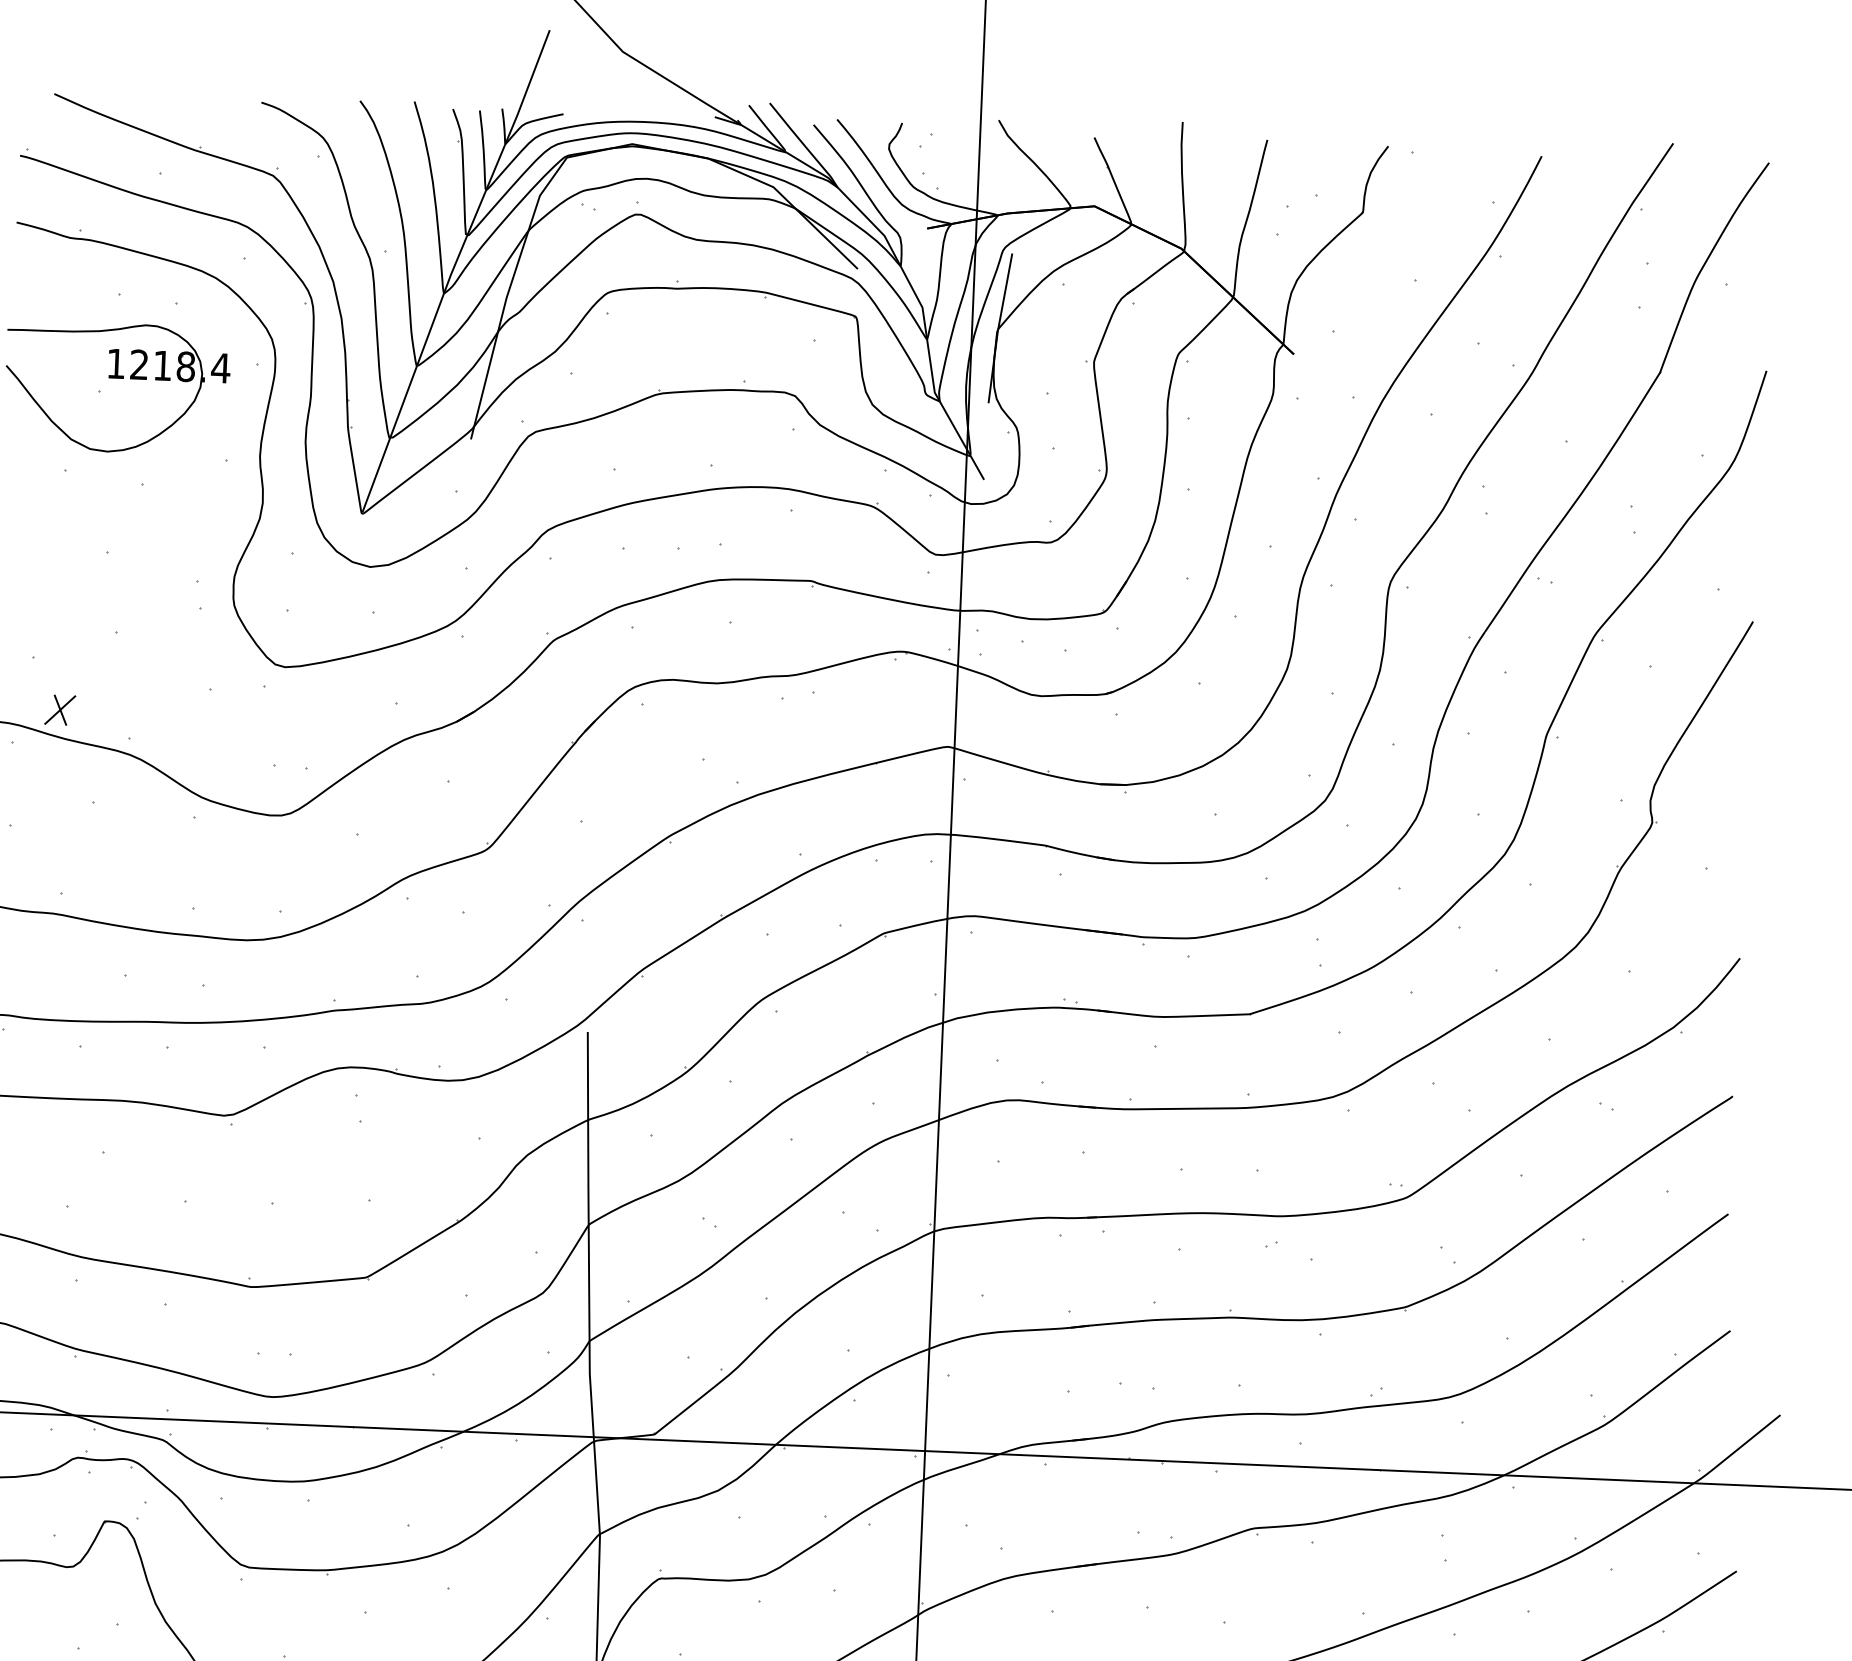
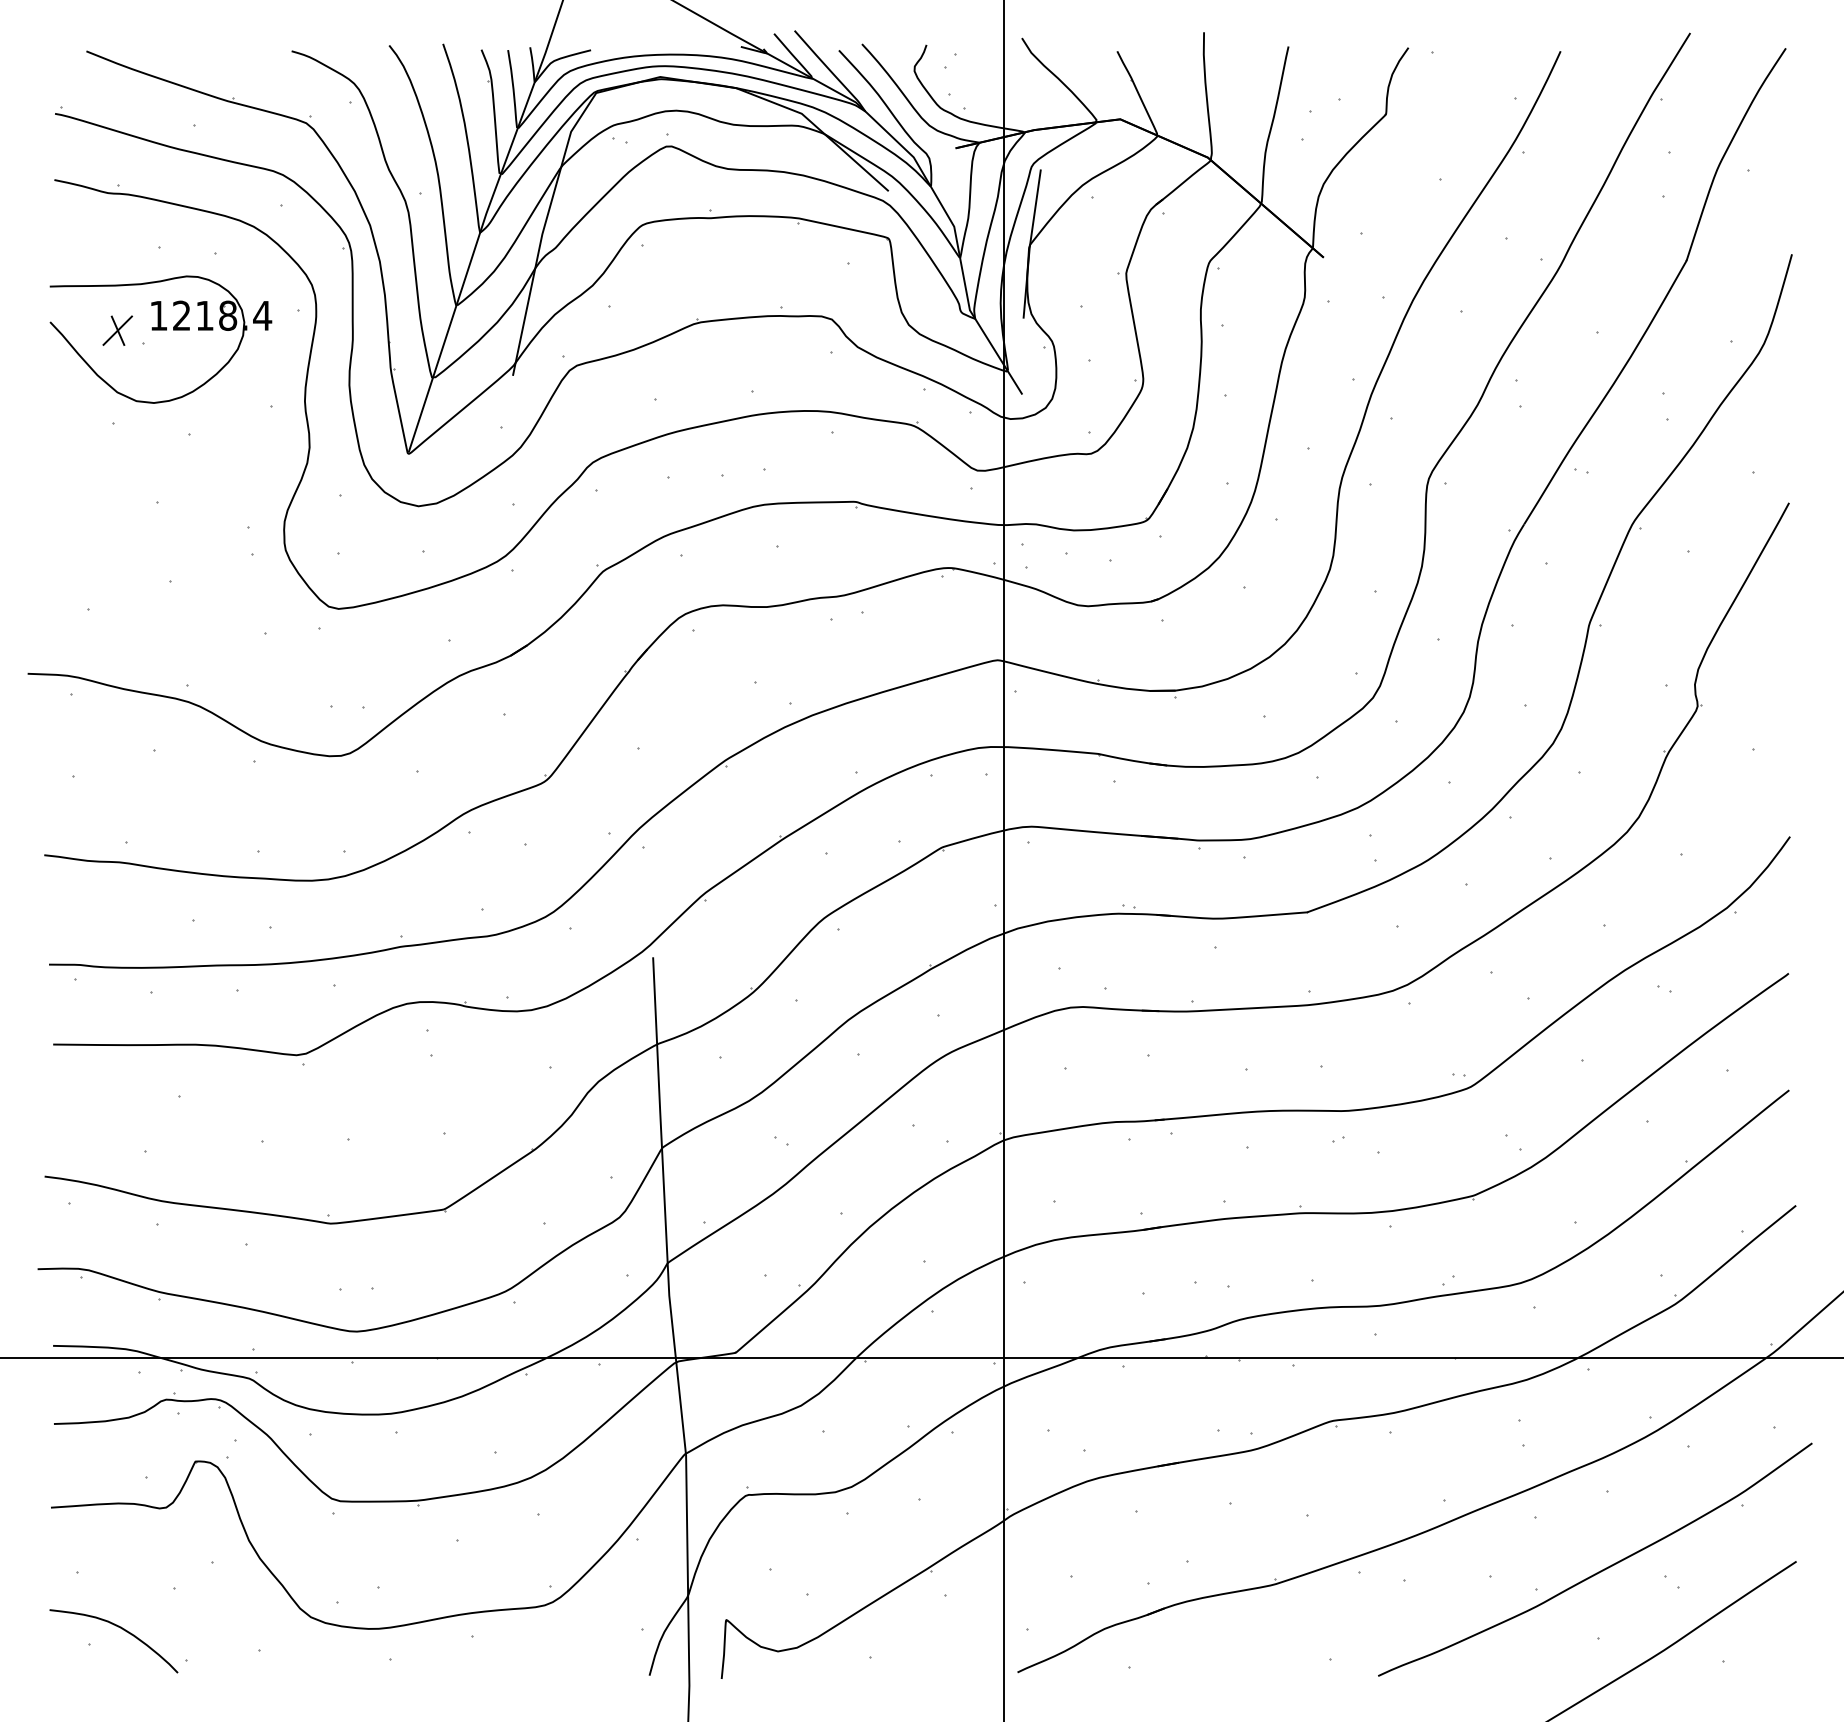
part: (59, 709) -> (117, 330), moved

